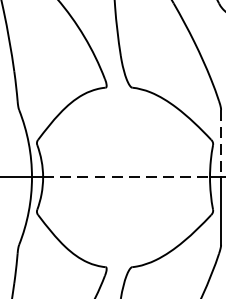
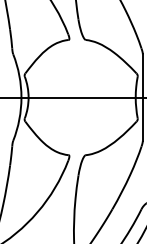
line: (220, 143) -> (142, 75), dashed -> solid
line: (127, 177) -> (82, 97), dashed -> solid

